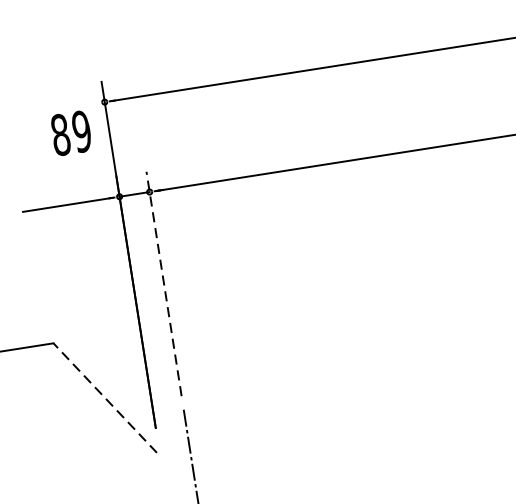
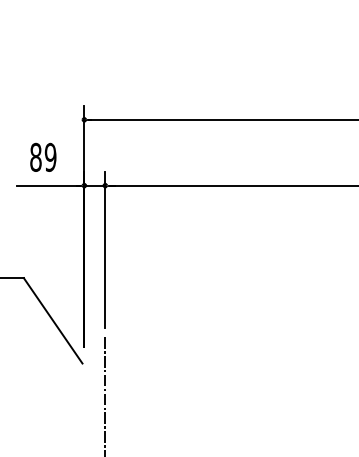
text: (71, 131) -> (43, 156), moved
line: (164, 283) -> (105, 249), dashed -> solid
line: (105, 397) -> (53, 320), dashed -> solid

